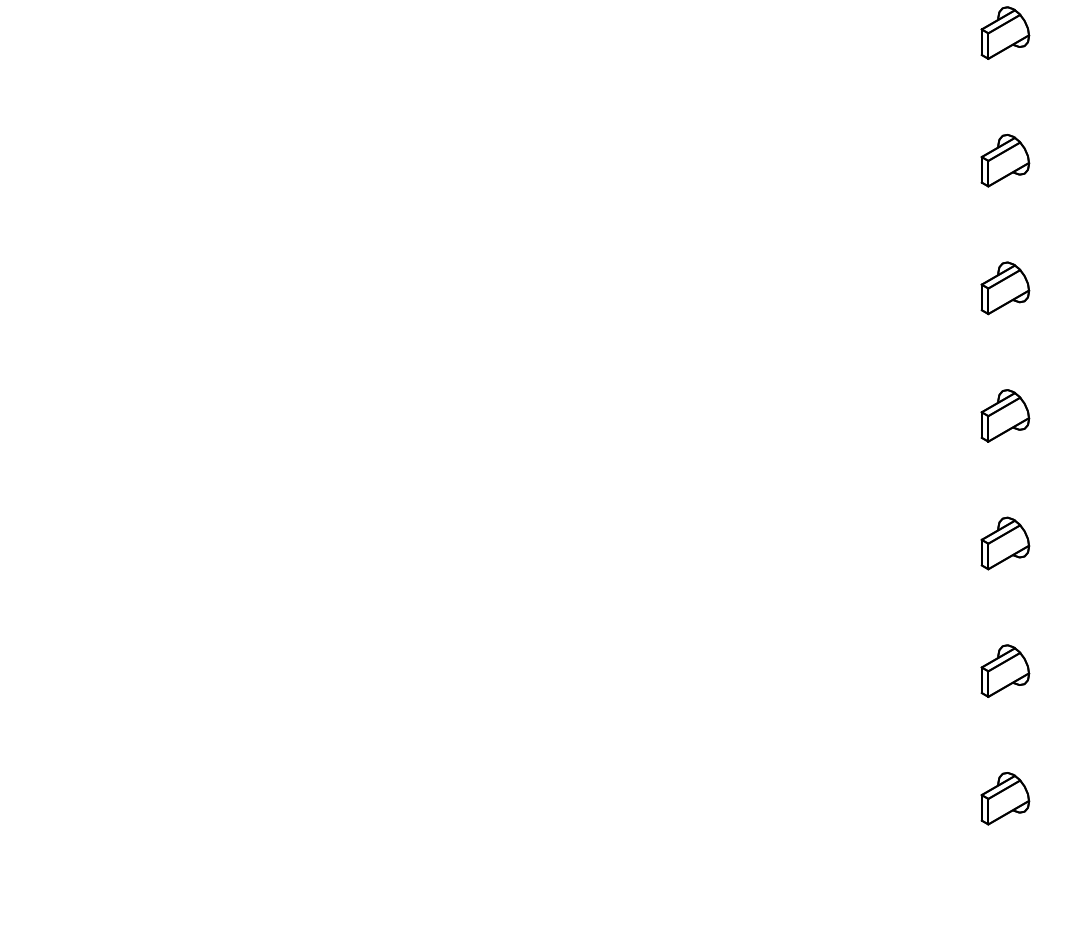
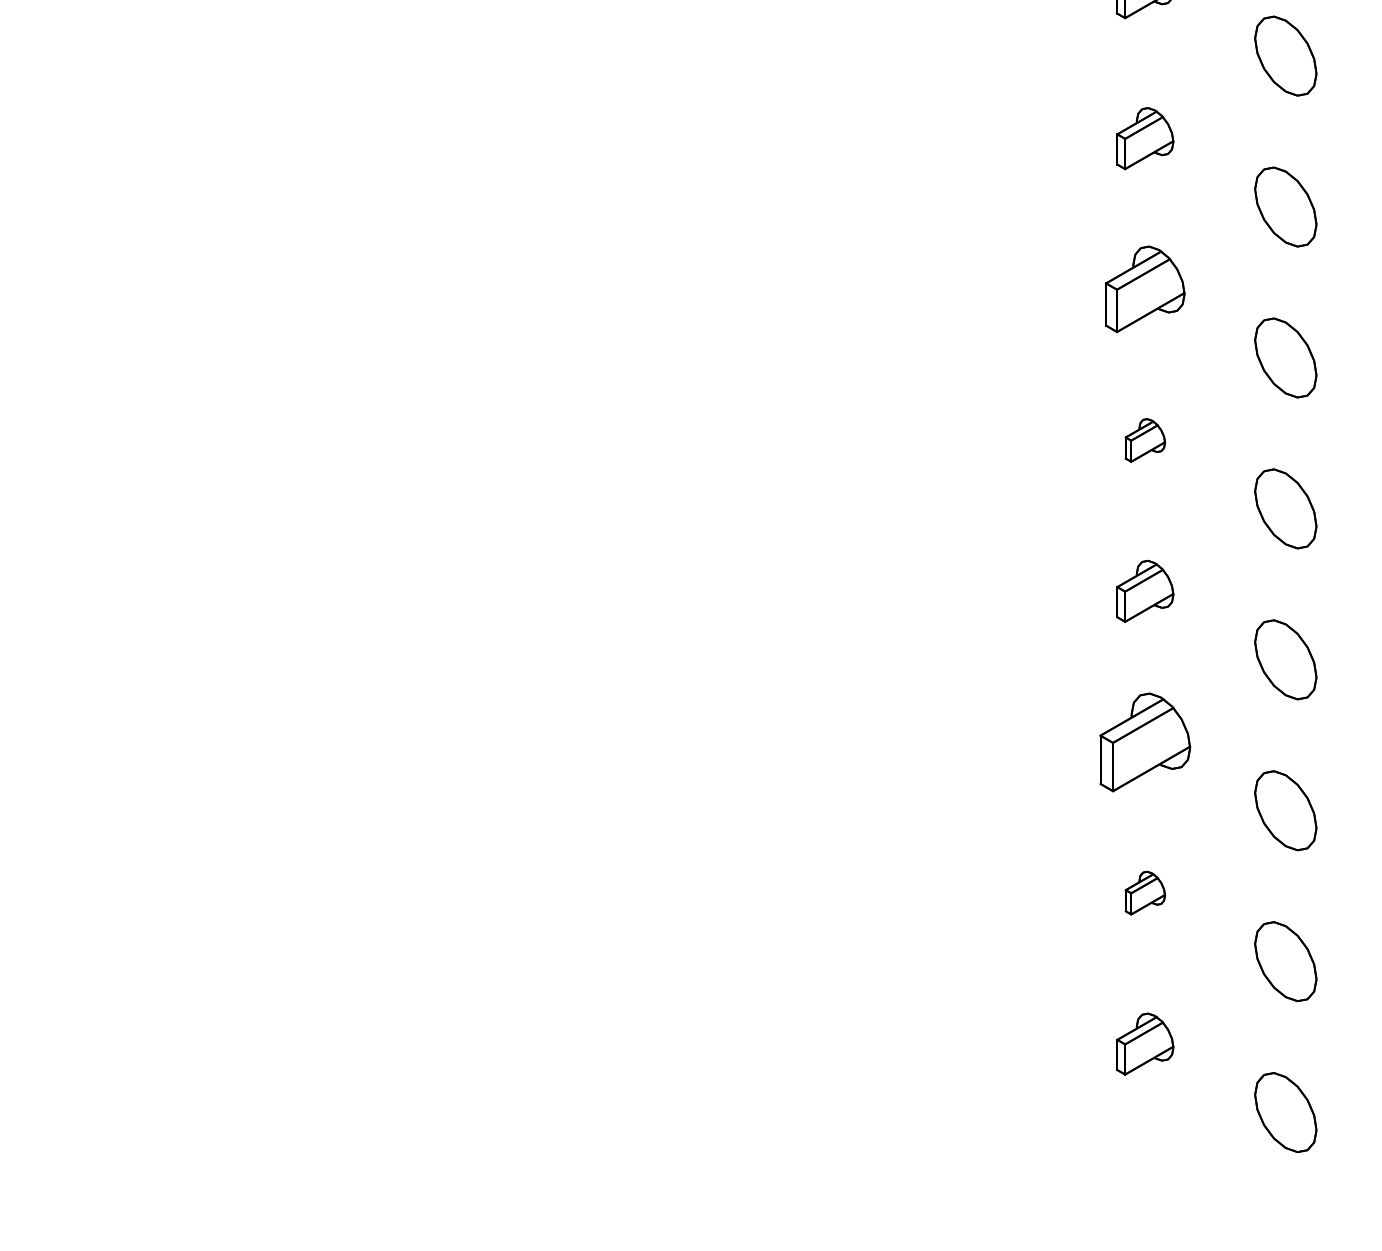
part: (1005, 160) -> (1145, 289), size x1.4
part: (1005, 288) -> (1145, 440), size x0.7
part: (1005, 542) -> (1145, 741), size x1.6
part: (1005, 670) -> (1145, 892), size x0.7

